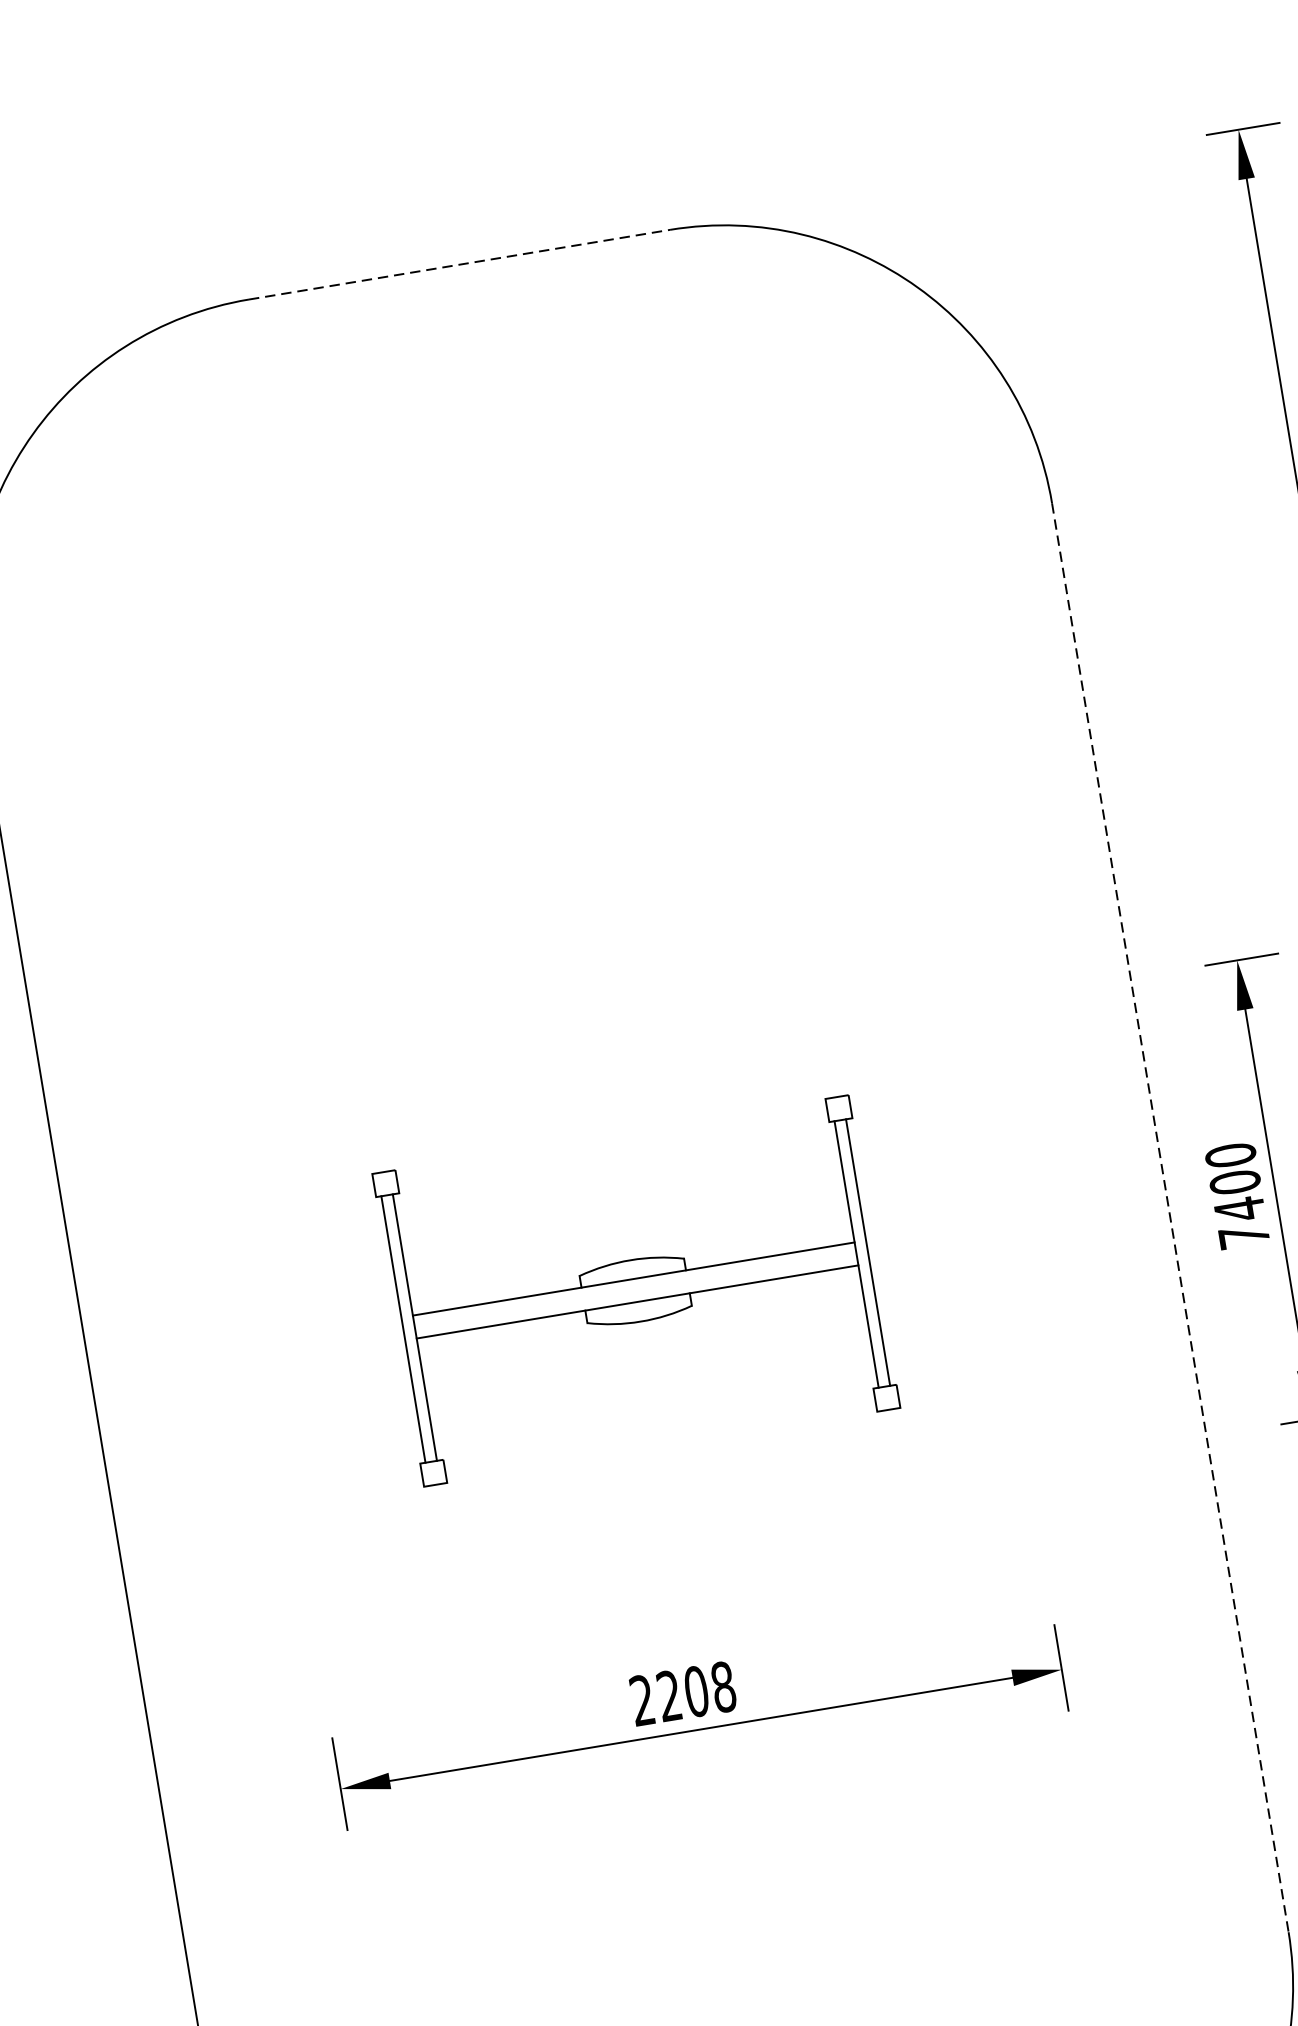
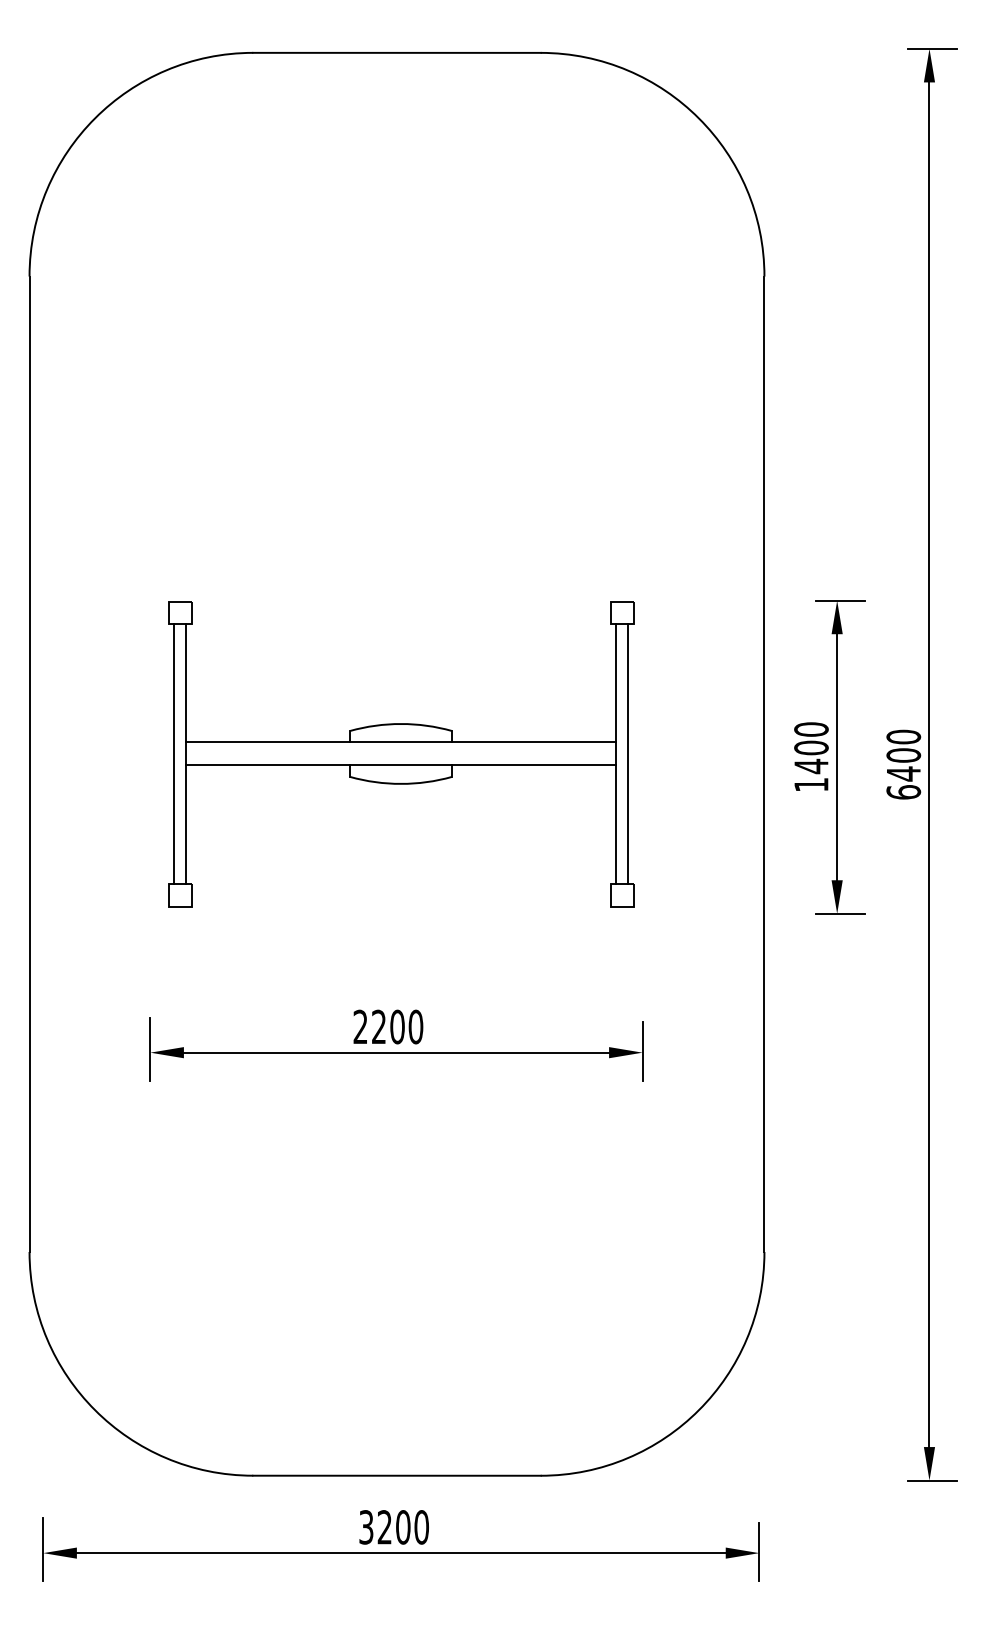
line: (460, 264) -> (397, 52), dashed -> solid
line: (1170, 1218) -> (764, 764), dashed -> solid
text: (1244, 1235) -> (811, 784), 7400 -> 1400
part: (636, 1291) -> (401, 754), size x1.43
text: (722, 1687) -> (415, 1027), 2208 -> 2200

